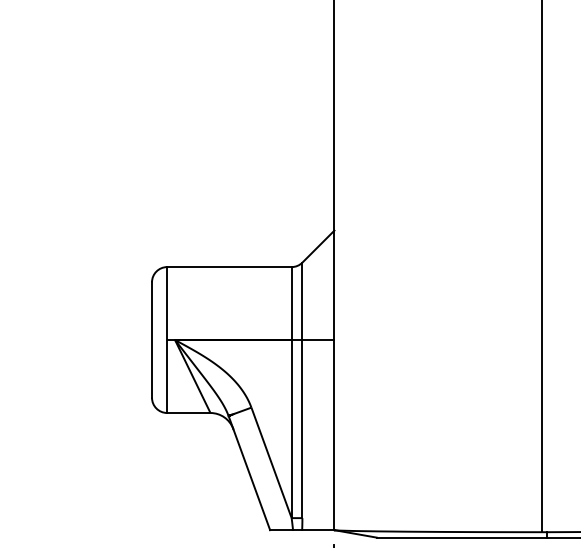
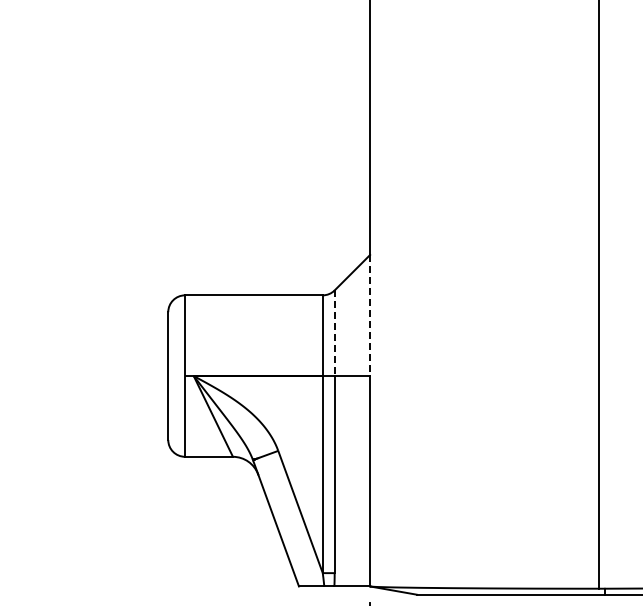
line: (334, 285) -> (370, 315), solid -> dashed
line: (302, 301) -> (334, 333), solid -> dashed

